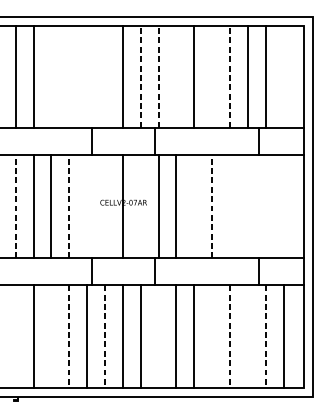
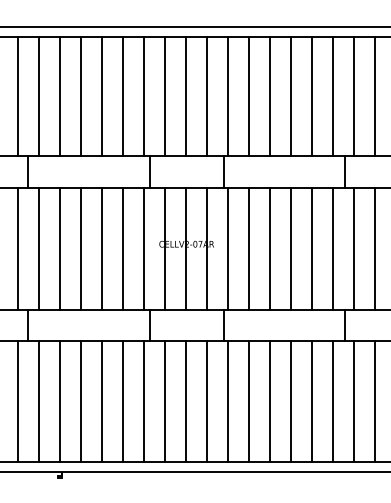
line: (51, 76) -> (101, 96), added
line: (68, 76) -> (122, 96), added
line: (86, 76) -> (143, 96), added
line: (104, 76) -> (164, 96), added
line: (140, 76) -> (206, 96), dashed -> solid
line: (158, 76) -> (227, 96), dashed -> solid
line: (176, 76) -> (248, 96), added
line: (212, 76) -> (290, 96), added
line: (229, 76) -> (311, 96), dashed -> solid
line: (283, 76) -> (374, 96), added
line: (15, 206) -> (59, 248), dashed -> solid
line: (68, 206) -> (122, 248), dashed -> solid
line: (86, 206) -> (143, 248), added
line: (104, 206) -> (164, 248), added
line: (140, 206) -> (206, 248), added
line: (194, 206) -> (269, 248), added
line: (212, 206) -> (290, 248), dashed -> solid
line: (229, 206) -> (311, 248), added
line: (247, 206) -> (332, 248), added
line: (265, 206) -> (353, 248), added
line: (283, 206) -> (374, 248), added
line: (15, 336) -> (59, 401), added
line: (51, 336) -> (101, 401), added
line: (158, 336) -> (227, 401), added
line: (212, 336) -> (290, 401), added
line: (247, 336) -> (332, 401), added
line: (68, 337) -> (122, 402), dashed -> solid
line: (104, 337) -> (164, 402), dashed -> solid
line: (229, 337) -> (311, 402), dashed -> solid
line: (265, 337) -> (353, 402), dashed -> solid

